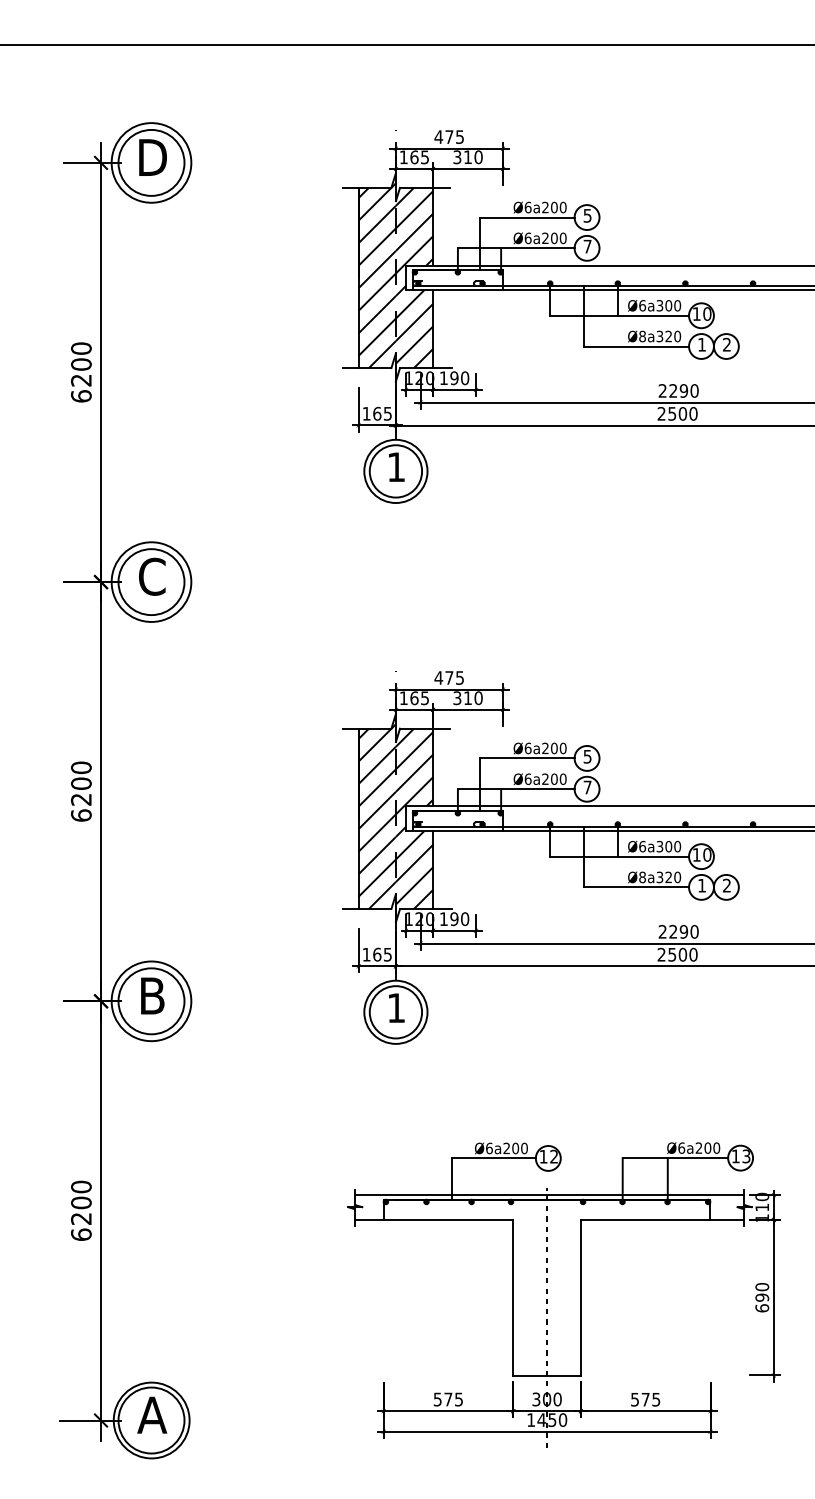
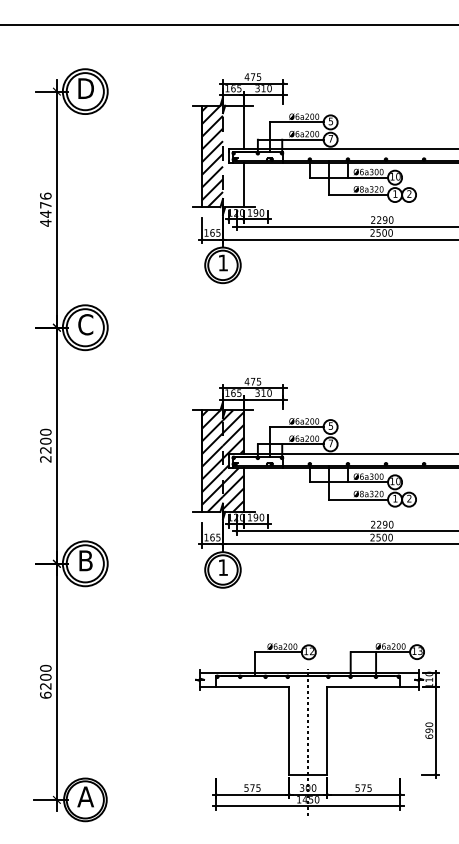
hatch: (412, 278) -> (232, 156), removed
text: (80, 372) -> (45, 209), 6200 -> 4476
text: (80, 814) -> (45, 458), 6200 -> 2200

